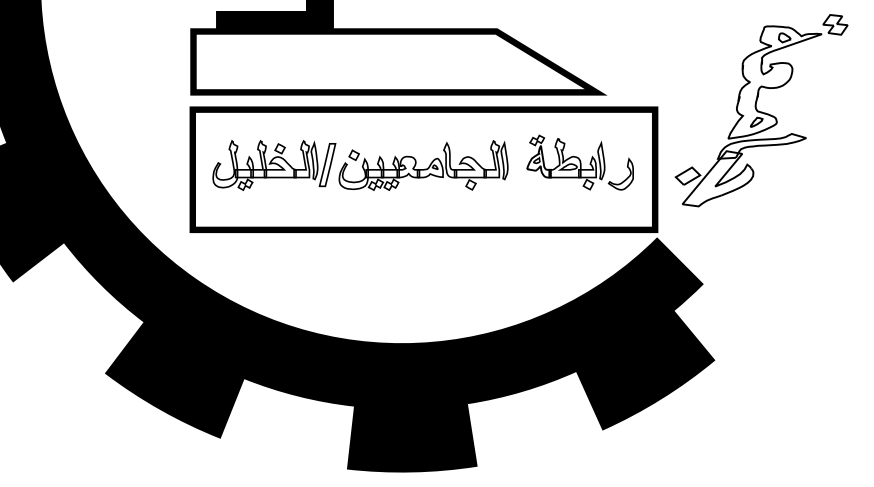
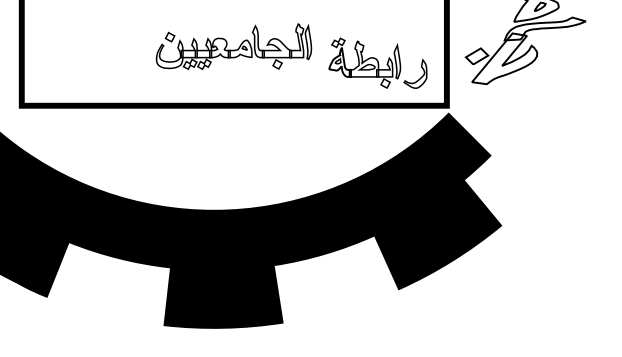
part: (579, 162) -> (377, 63), moved
part: (274, 165) -> (96, 46), removed

